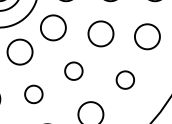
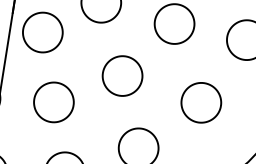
part: (73, 70) -> (122, 74), size x1.43
part: (125, 79) -> (201, 101), size x1.43
part: (33, 94) -> (53, 102), size x1.43

